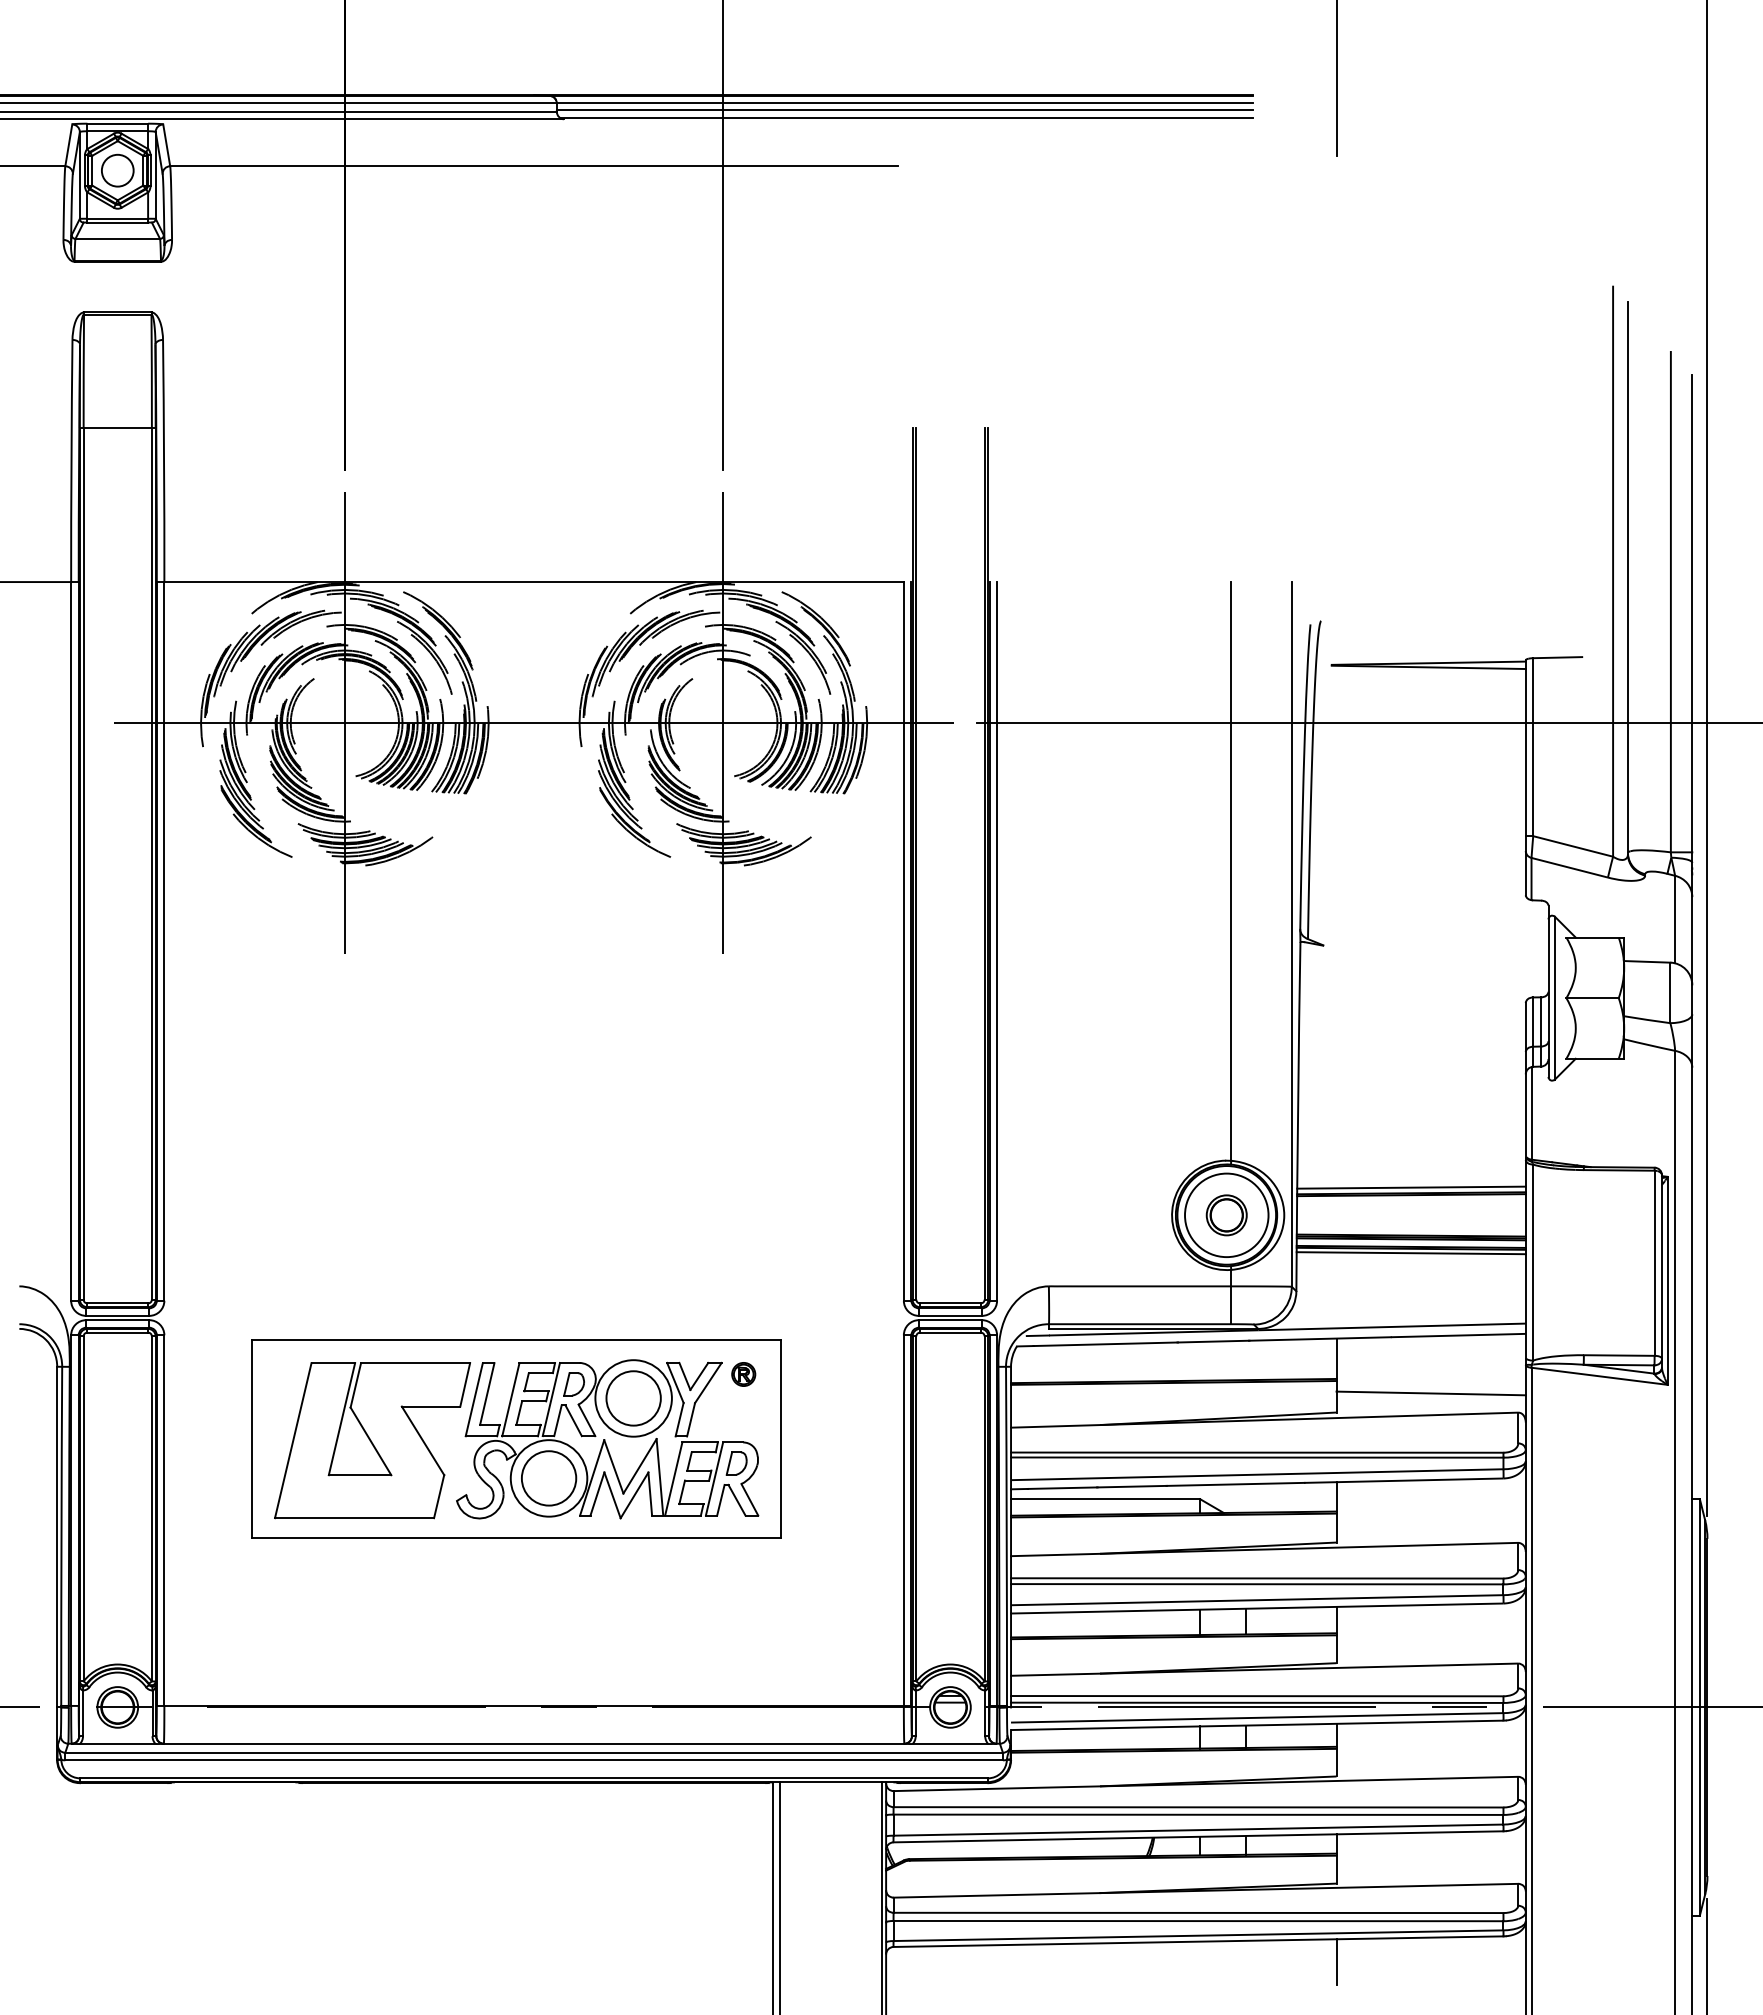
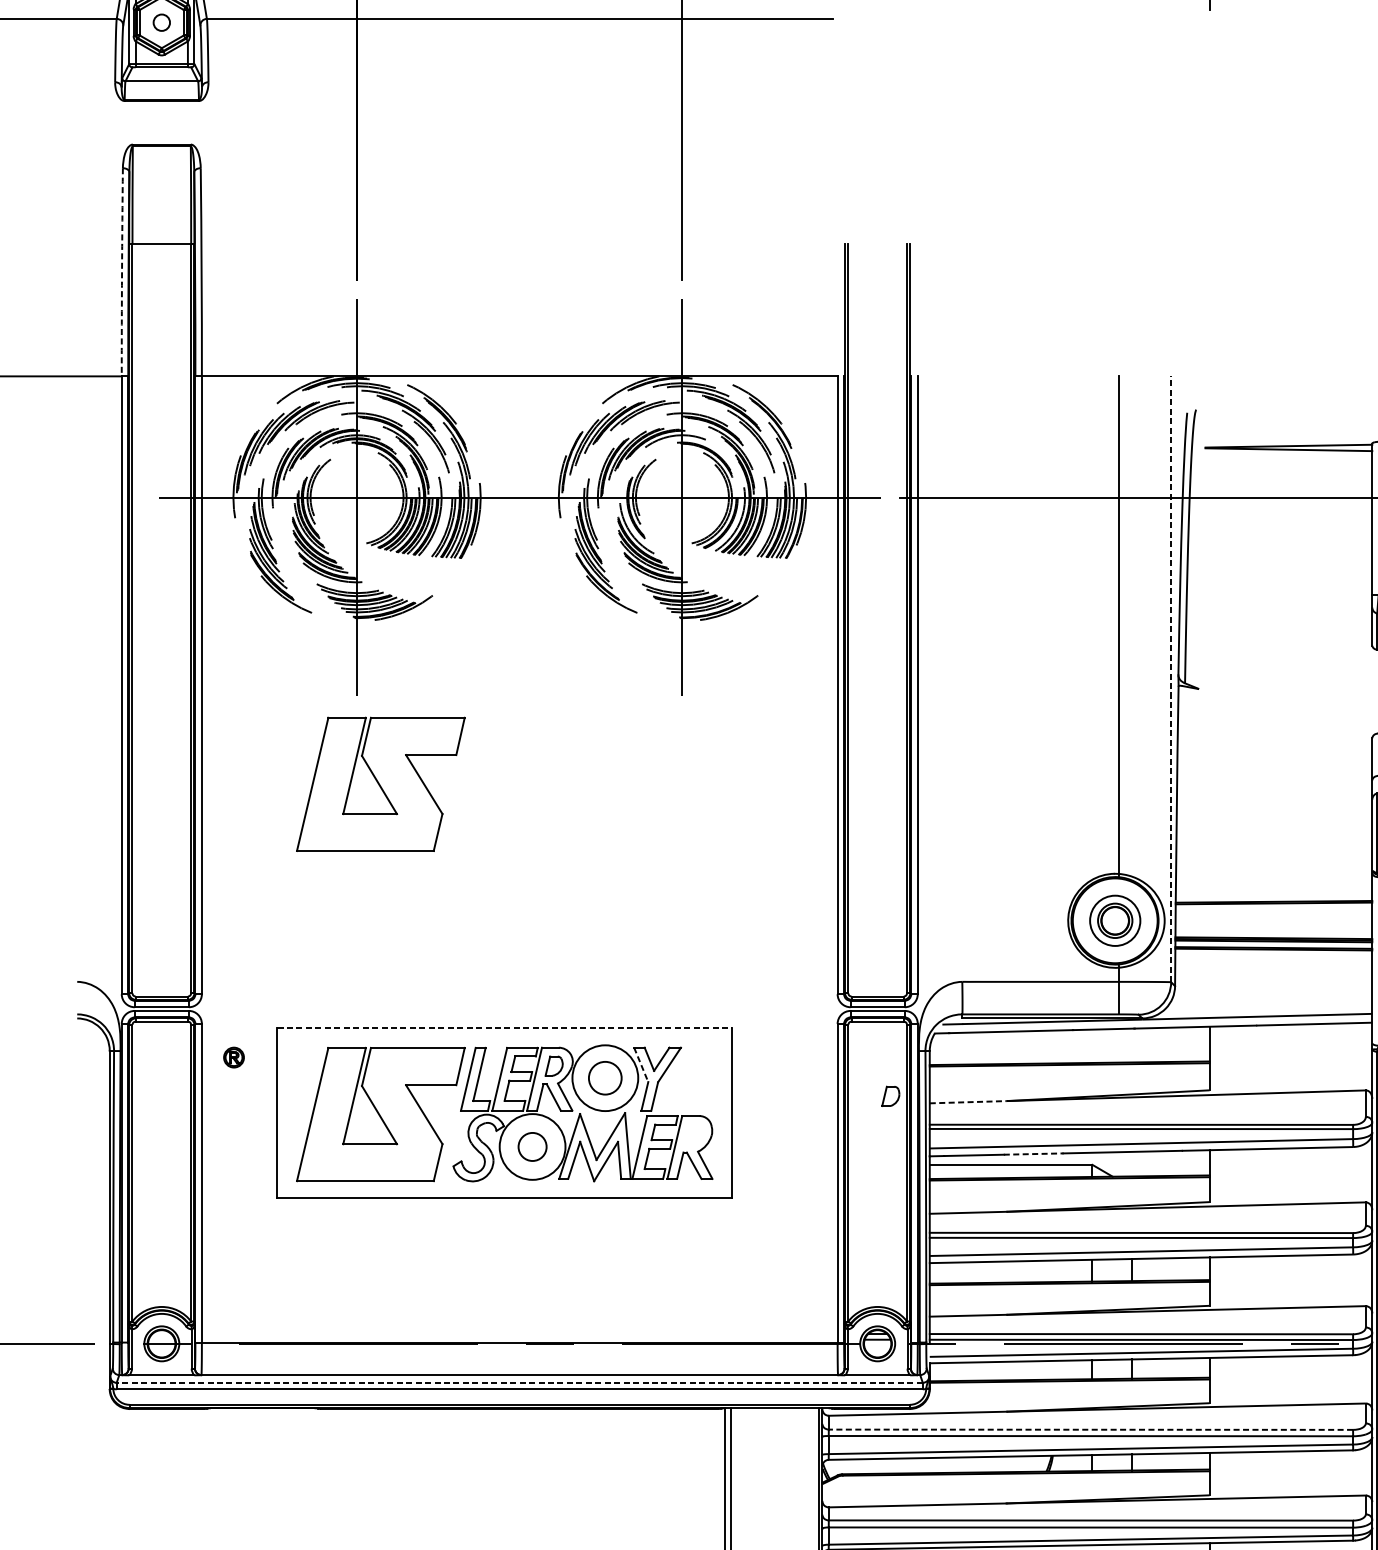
circle: (117, 170) -> (161, 22), size x0.6
arc: (71, 461) -> (122, 272), solid -> dashed
line: (1291, 933) -> (1170, 678), solid -> dashed
part: (372, 1056) -> (380, 784), added
line: (1411, 1187) -> (1274, 896), removed
circle: (1226, 1215) -> (1115, 920), size x0.7
line: (1410, 1253) -> (1273, 953), removed
line: (517, 1340) -> (505, 1028), solid -> dashed
part: (743, 1374) -> (233, 1057), moved
line: (675, 1382) -> (641, 1064), solid -> dashed
line: (1430, 1393) -> (1290, 1073), removed
circle: (633, 1398) -> (605, 1078), size x0.7
line: (1055, 1426) -> (967, 1102), solid -> dashed
part: (736, 1463) -> (890, 1096), moved
circle: (548, 1478) -> (532, 1147), size x0.6
line: (1131, 1486) -> (1033, 1153), solid -> dashed
line: (534, 1752) -> (520, 1382), solid -> dashed
line: (1198, 1807) -> (1090, 1429), solid -> dashed

